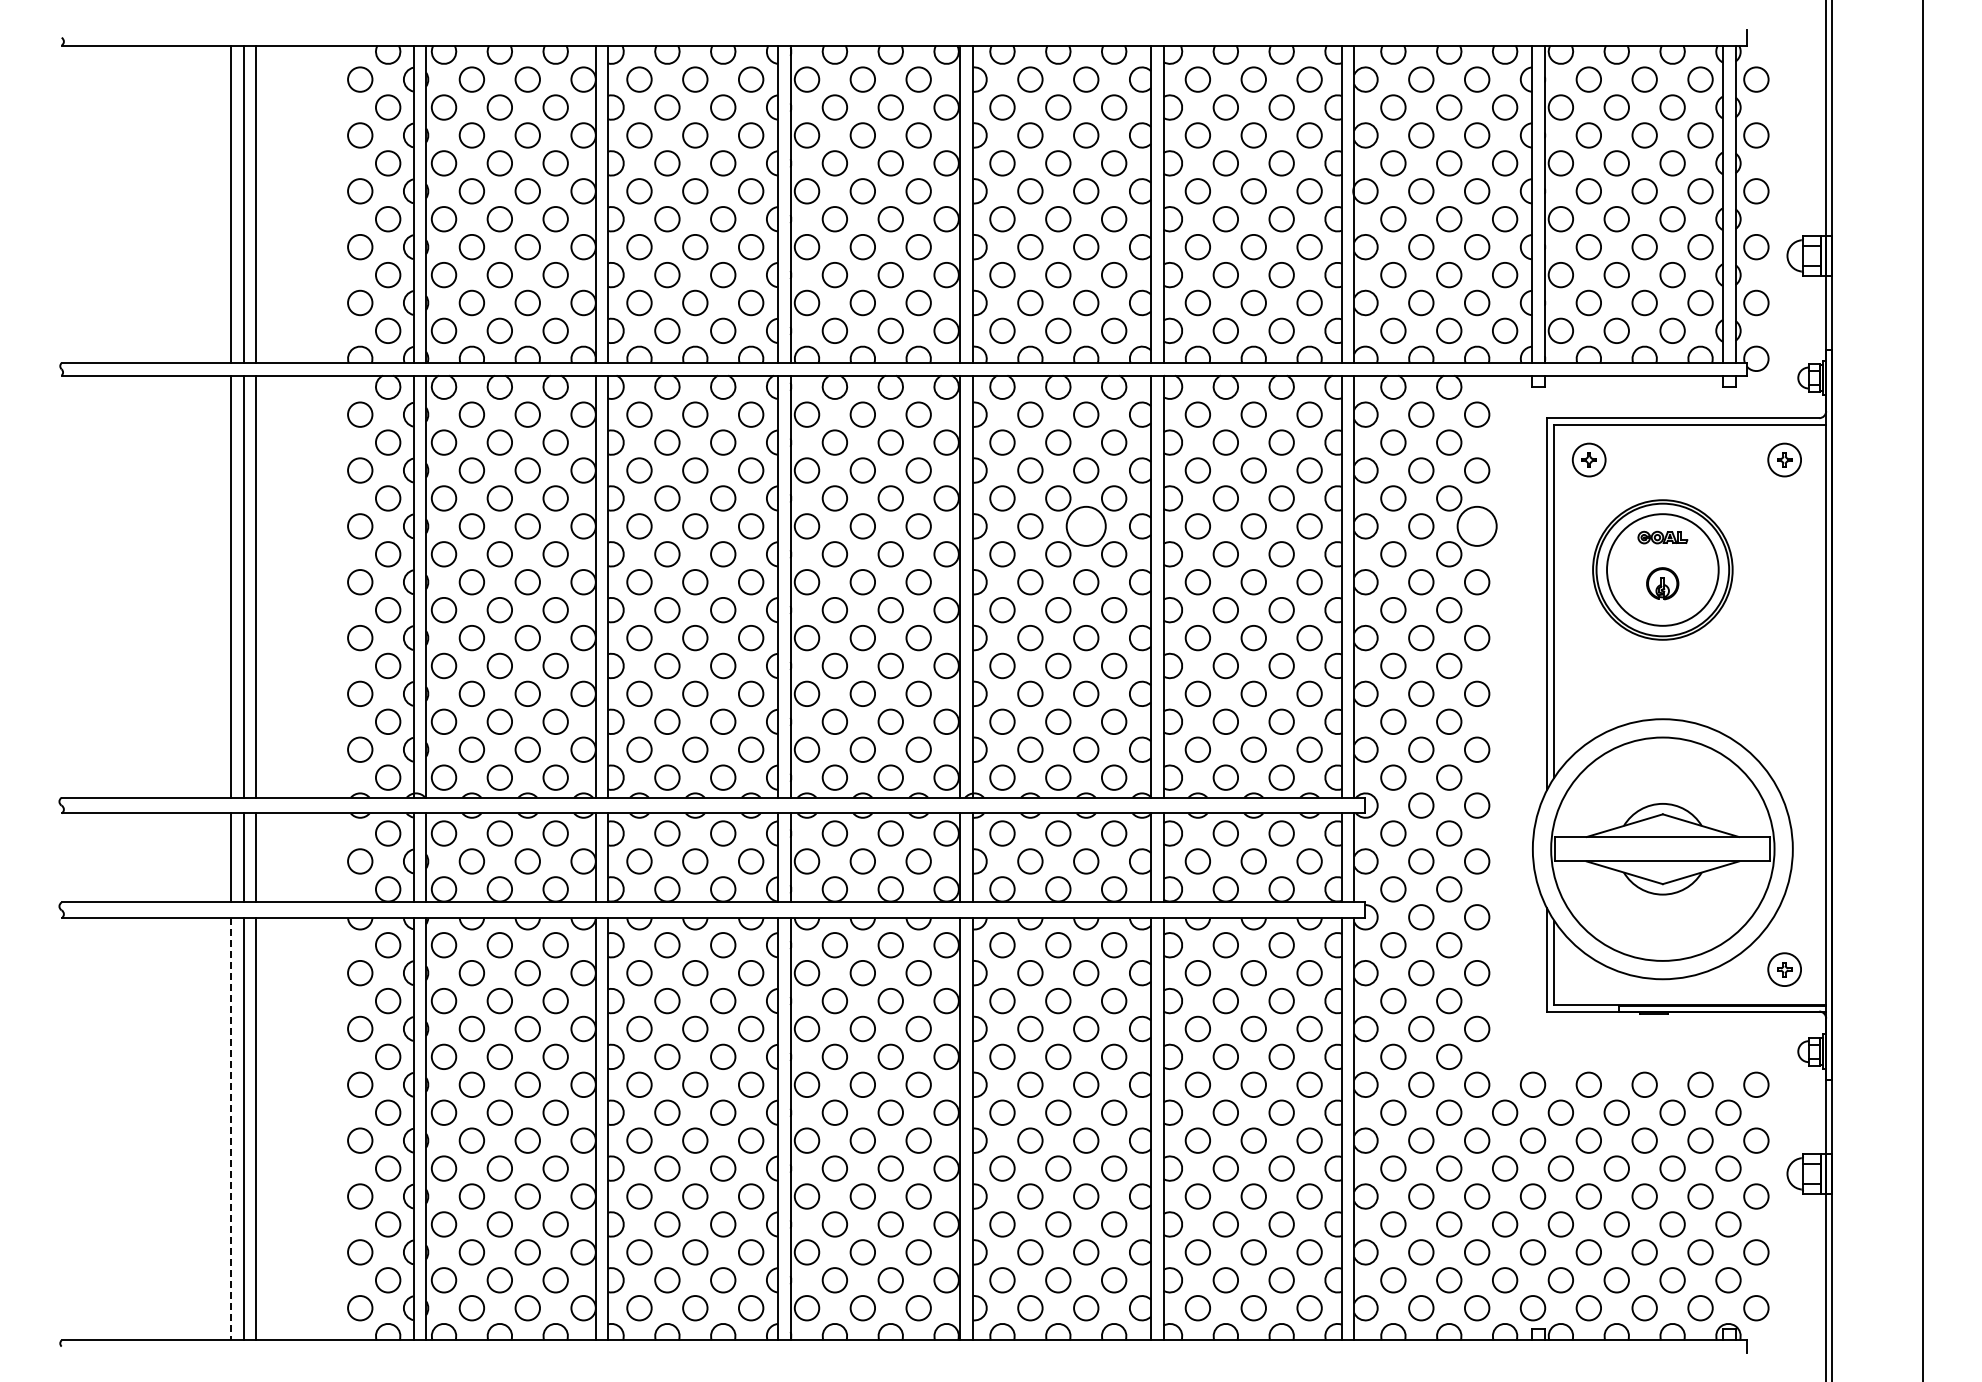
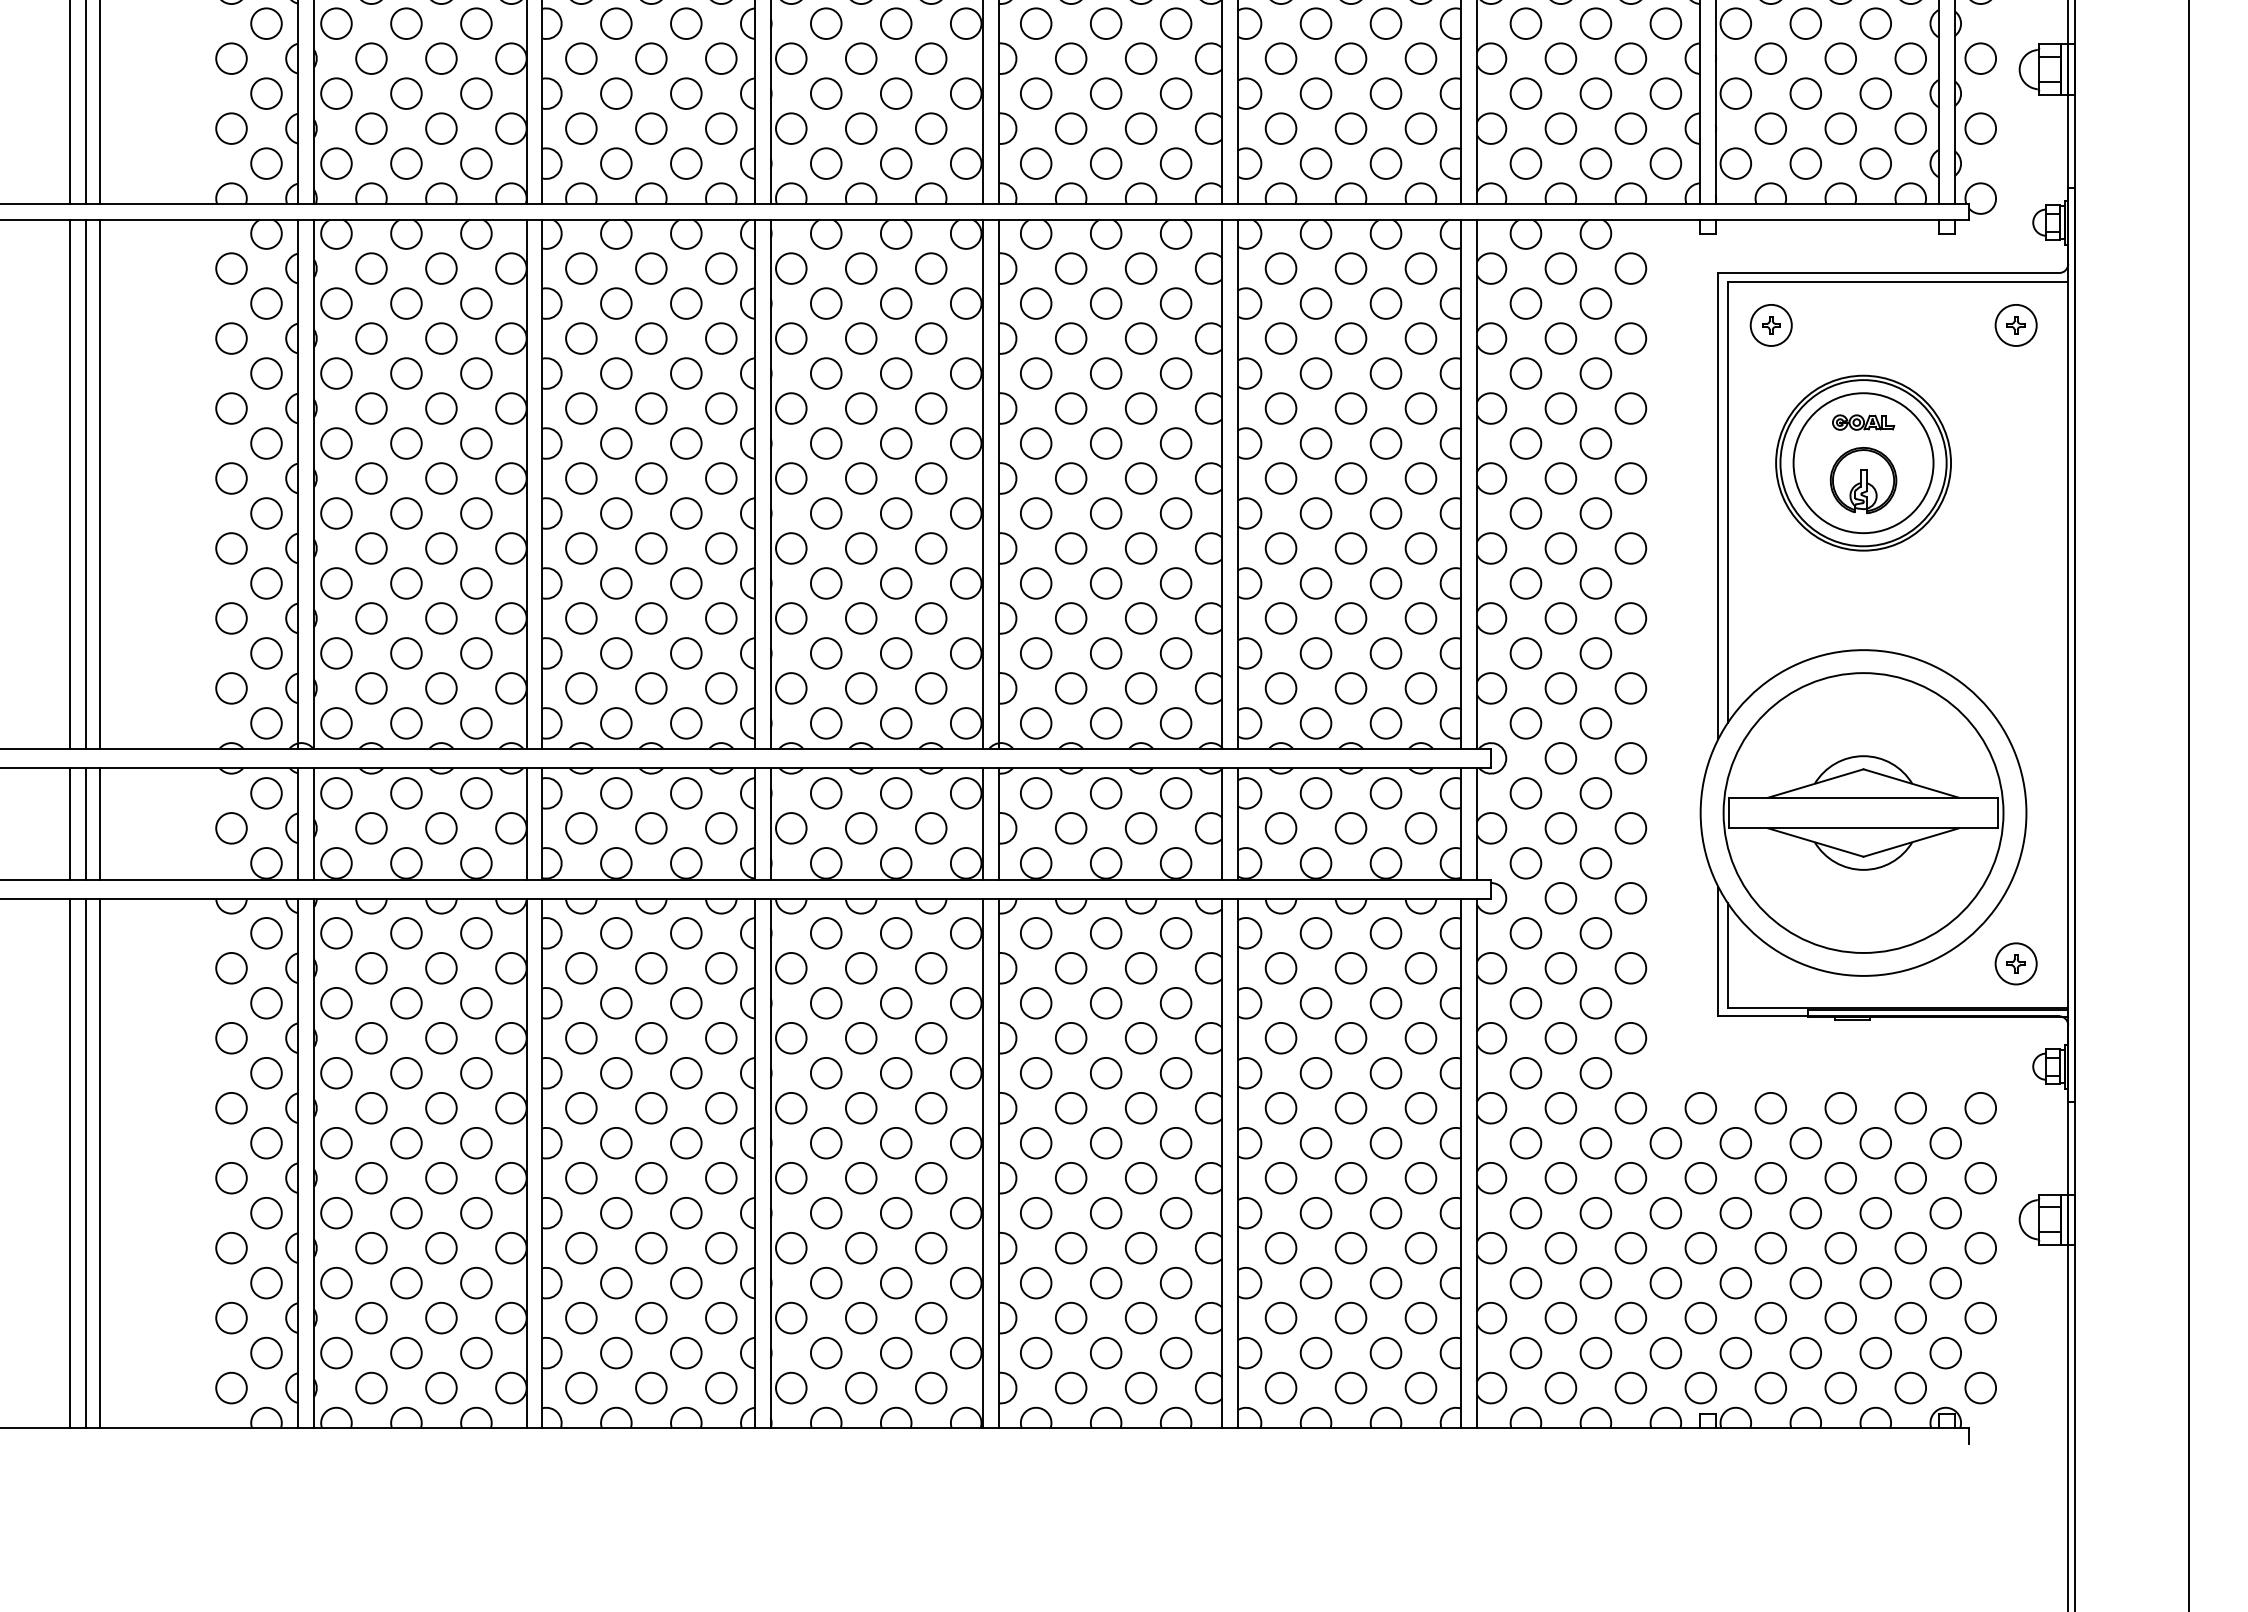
circle: (1086, 526) -> (1141, 408), size x0.62
circle: (1476, 526) -> (1630, 408), size x0.62
part: (1662, 583) -> (1863, 480), size x1.67
line: (231, 1129) -> (70, 1164), dashed -> solid

